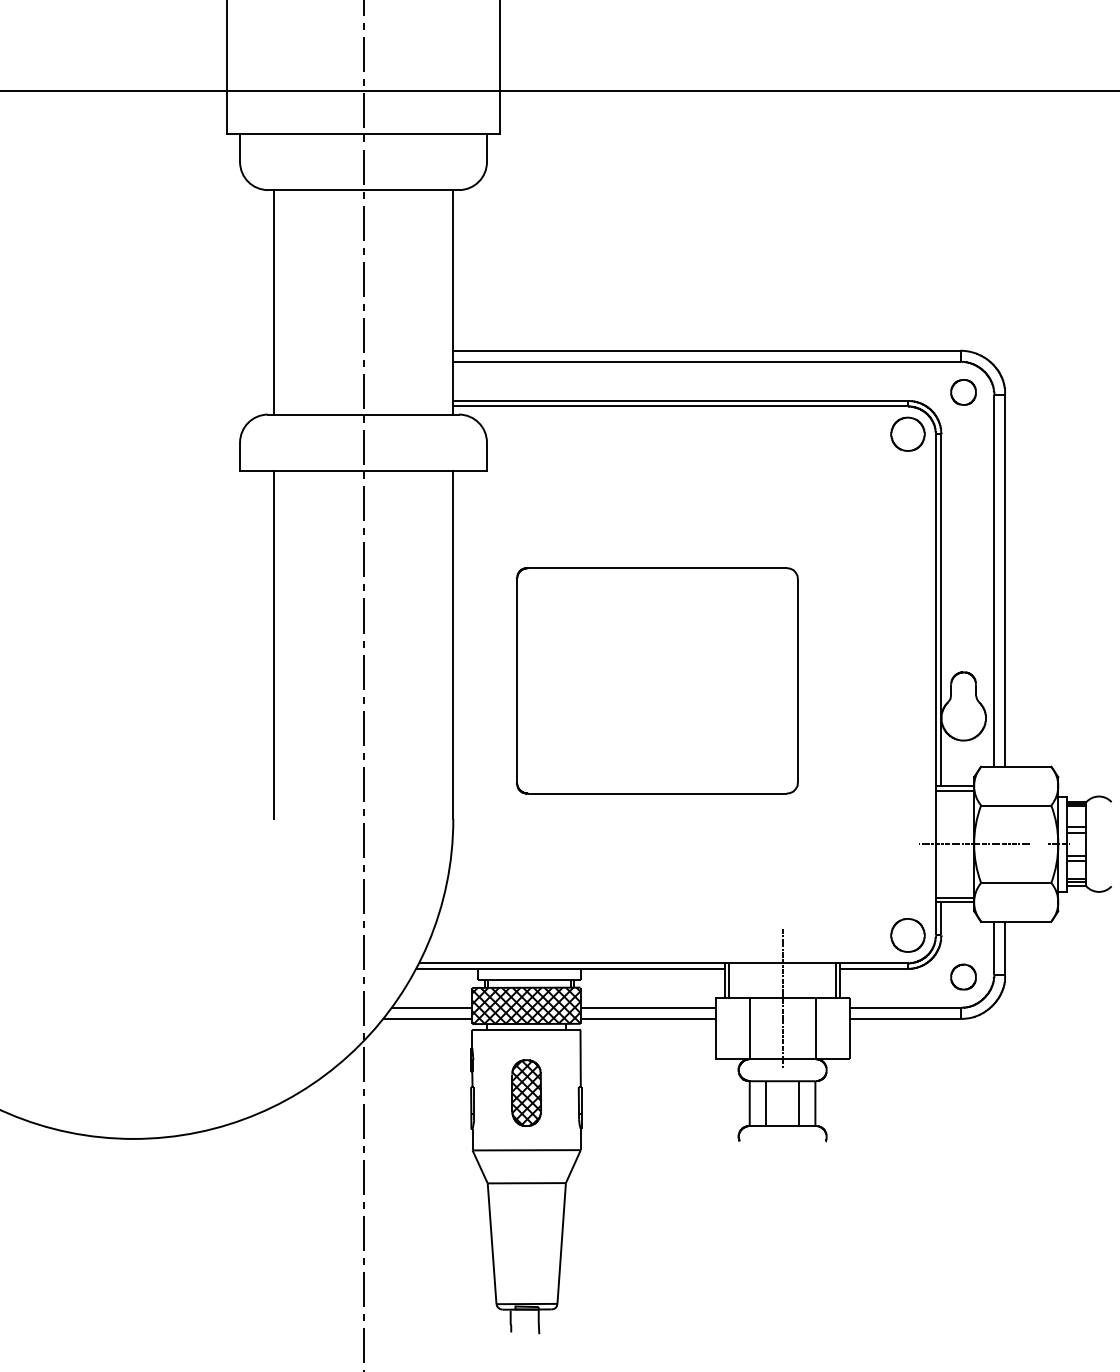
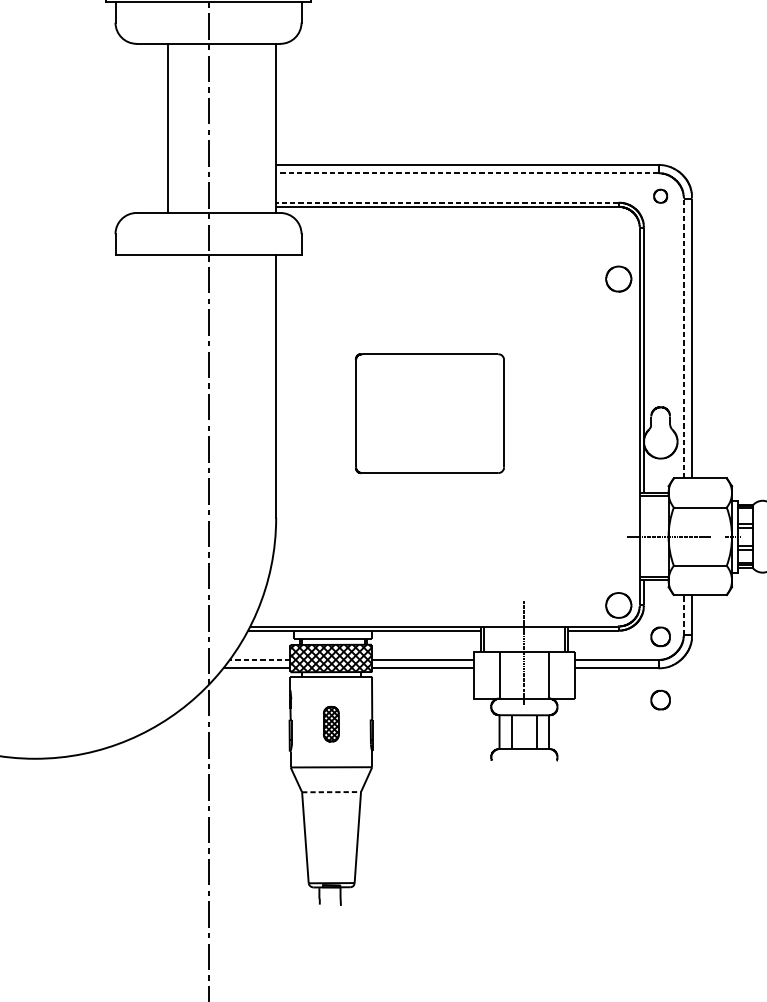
line: (273, 302) -> (167, 128), moved
line: (707, 361) -> (467, 172), solid -> dashed
part: (963, 392) -> (660, 196), size x0.7
line: (680, 400) -> (447, 202), solid -> dashed
part: (907, 433) -> (618, 278), moved
line: (994, 581) -> (683, 338), solid -> dashed
line: (273, 644) -> (140, 386), removed
part: (657, 680) -> (430, 413), size x0.7
line: (994, 947) -> (683, 614), solid -> dashed
line: (431, 1007) -> (259, 659), solid -> dashed
part: (963, 1060) -> (660, 699), added
part: (526, 1092) -> (331, 723), size x0.7
line: (527, 1183) -> (332, 792), solid -> dashed

